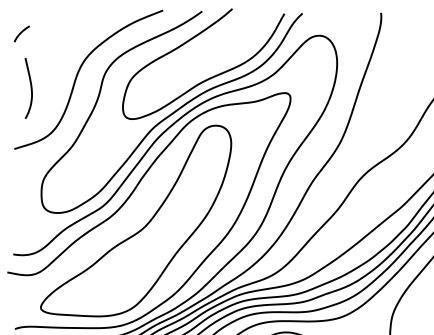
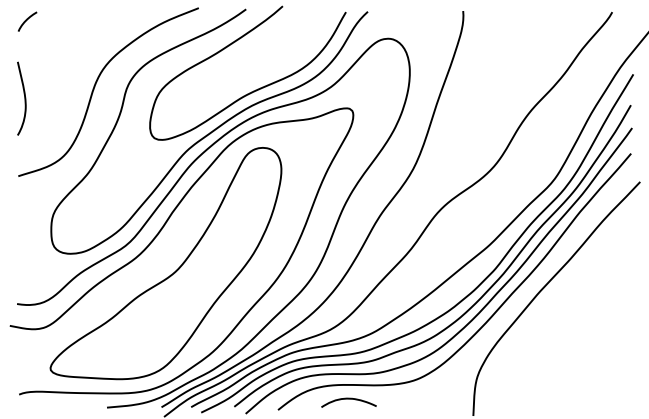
curve: (21, 33) -> (27, 20), moved
curve: (30, 88) -> (24, 98), moved

